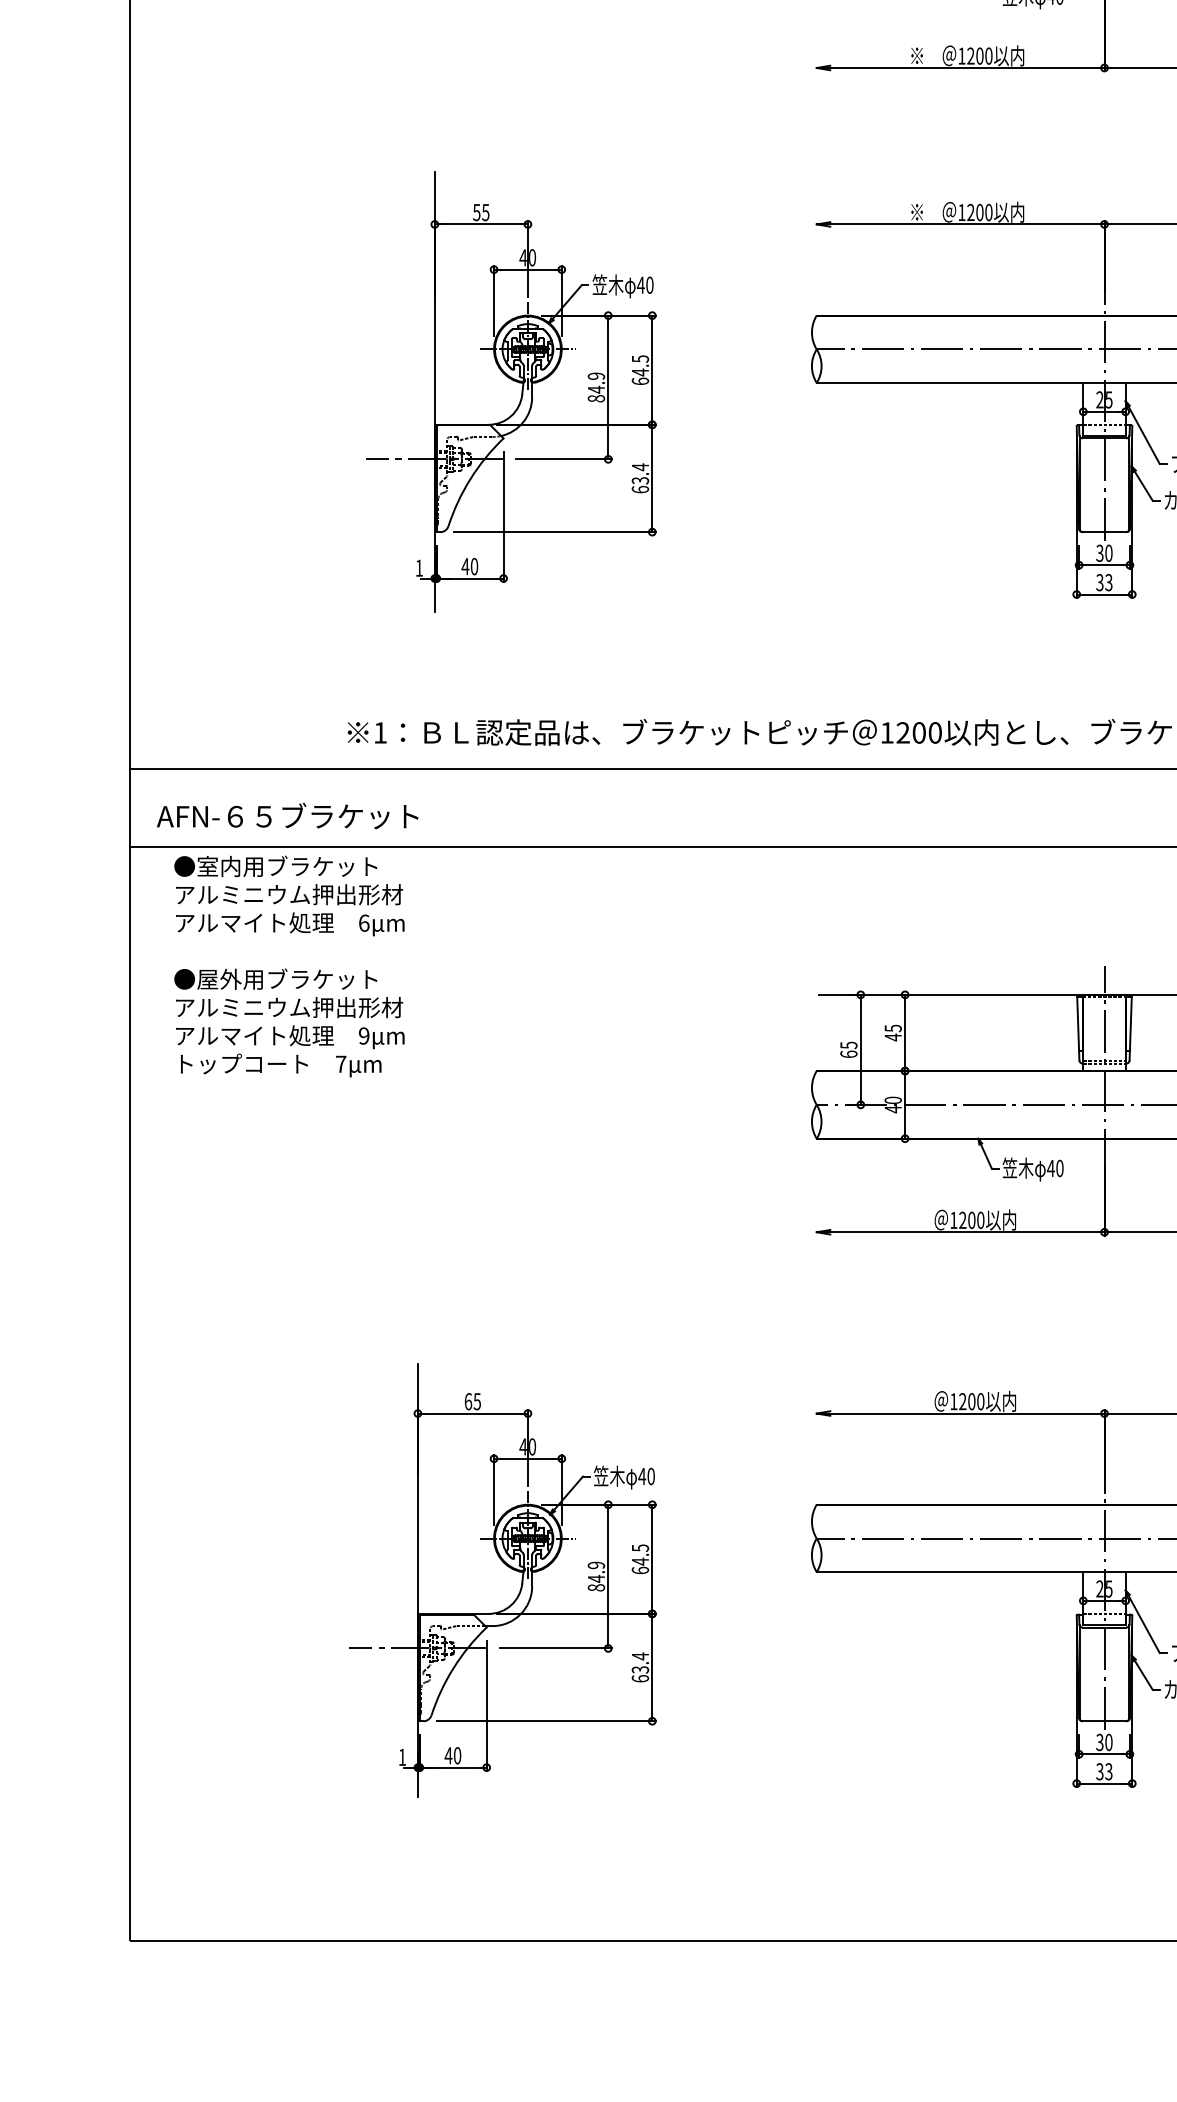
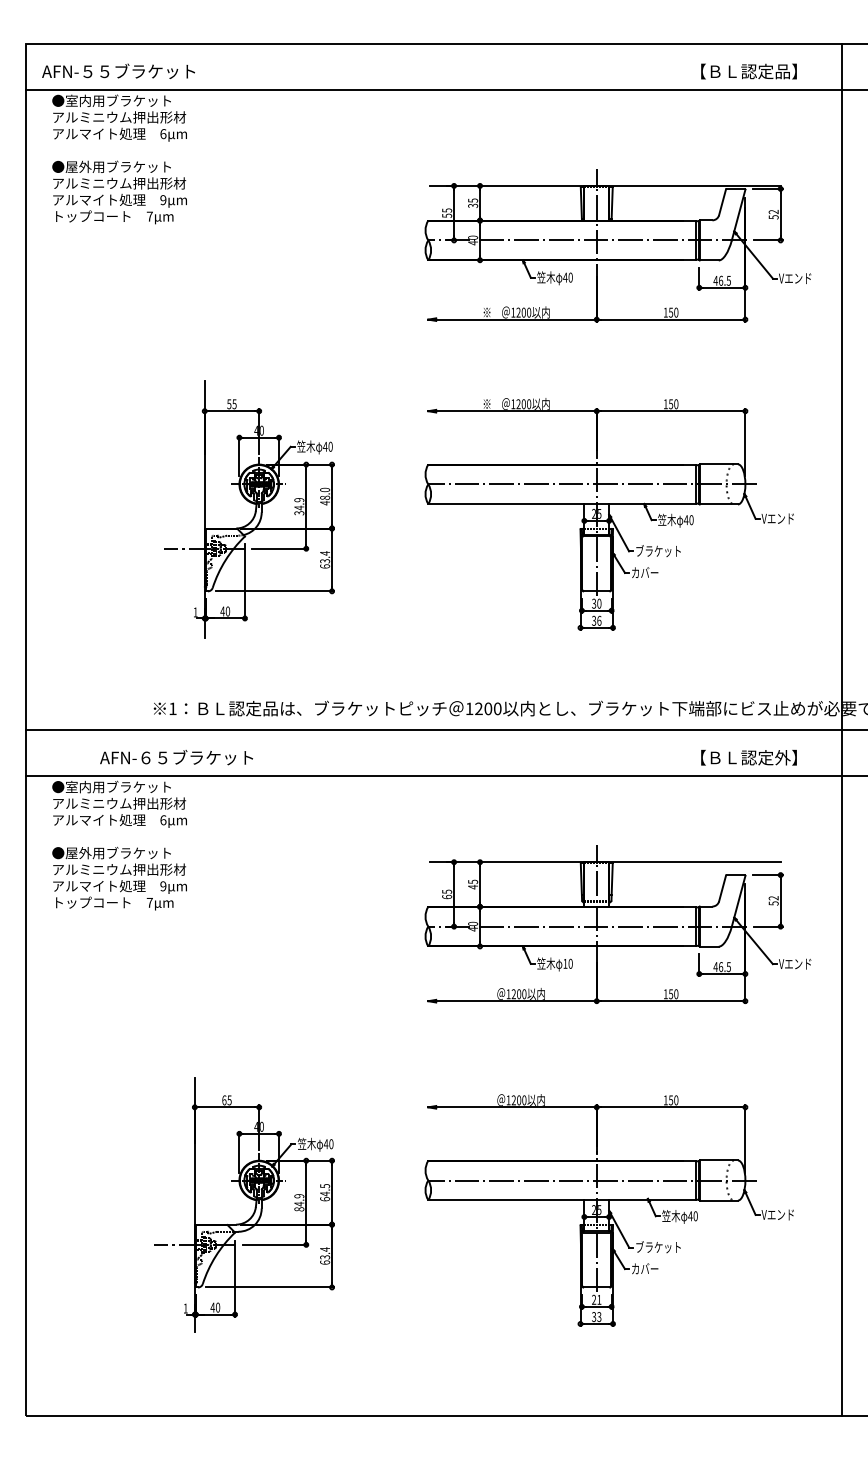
text: (641, 370) -> (325, 496), 64.5 -> 48.0
text: (594, 399) -> (298, 513), 84.9 -> 34.9
text: (1109, 581) -> (599, 620), 33 -> 36
text: (287, 815) -> (176, 757), moved
text: (1051, 1167) -> (565, 963), 40 -> 10
text: (1104, 1741) -> (596, 1299), 30 -> 21

